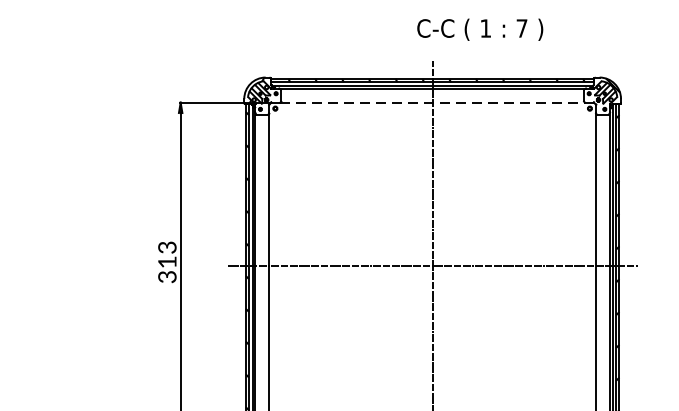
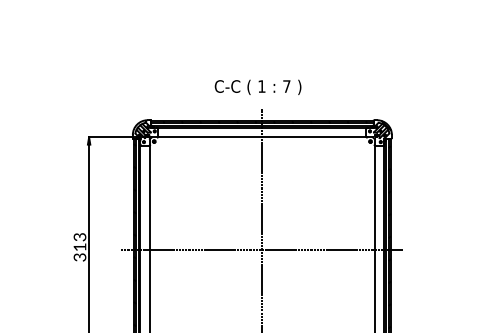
text: (479, 28) -> (257, 86), moved
line: (432, 102) -> (262, 137), dashed -> solid

